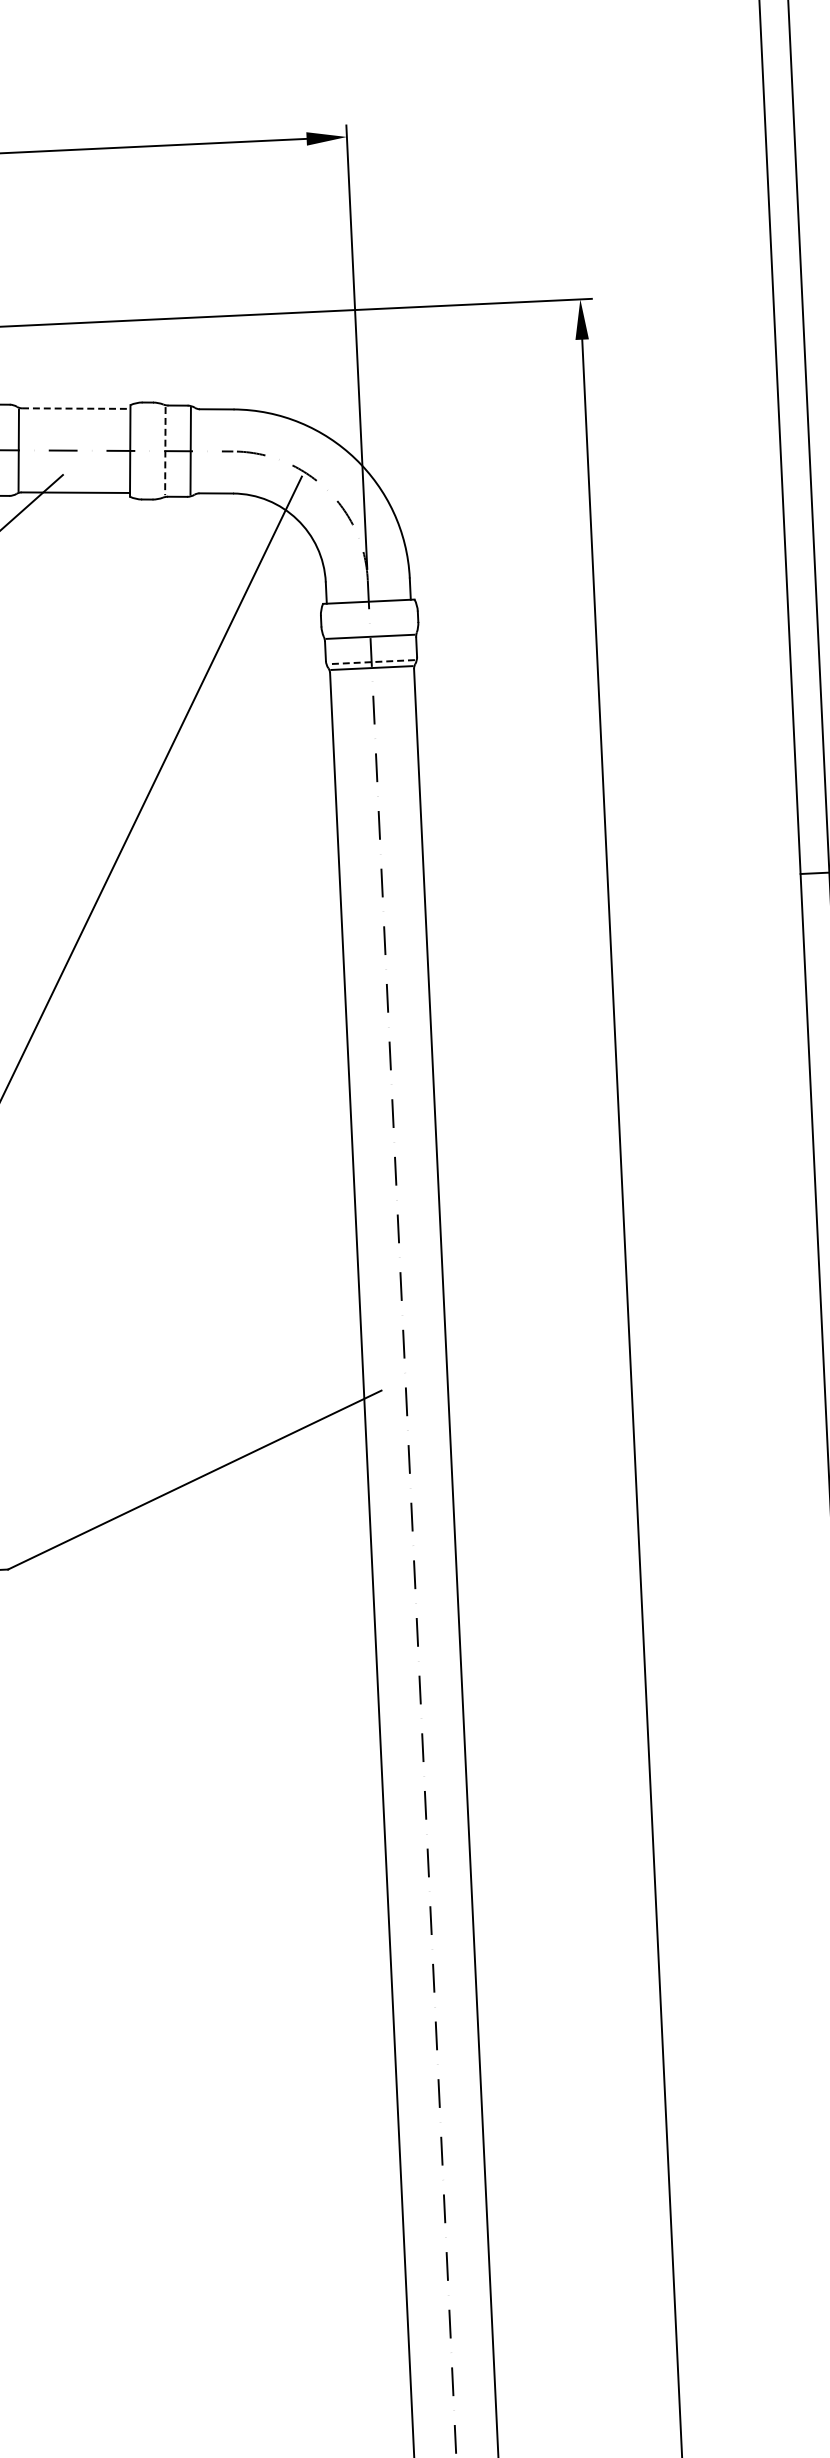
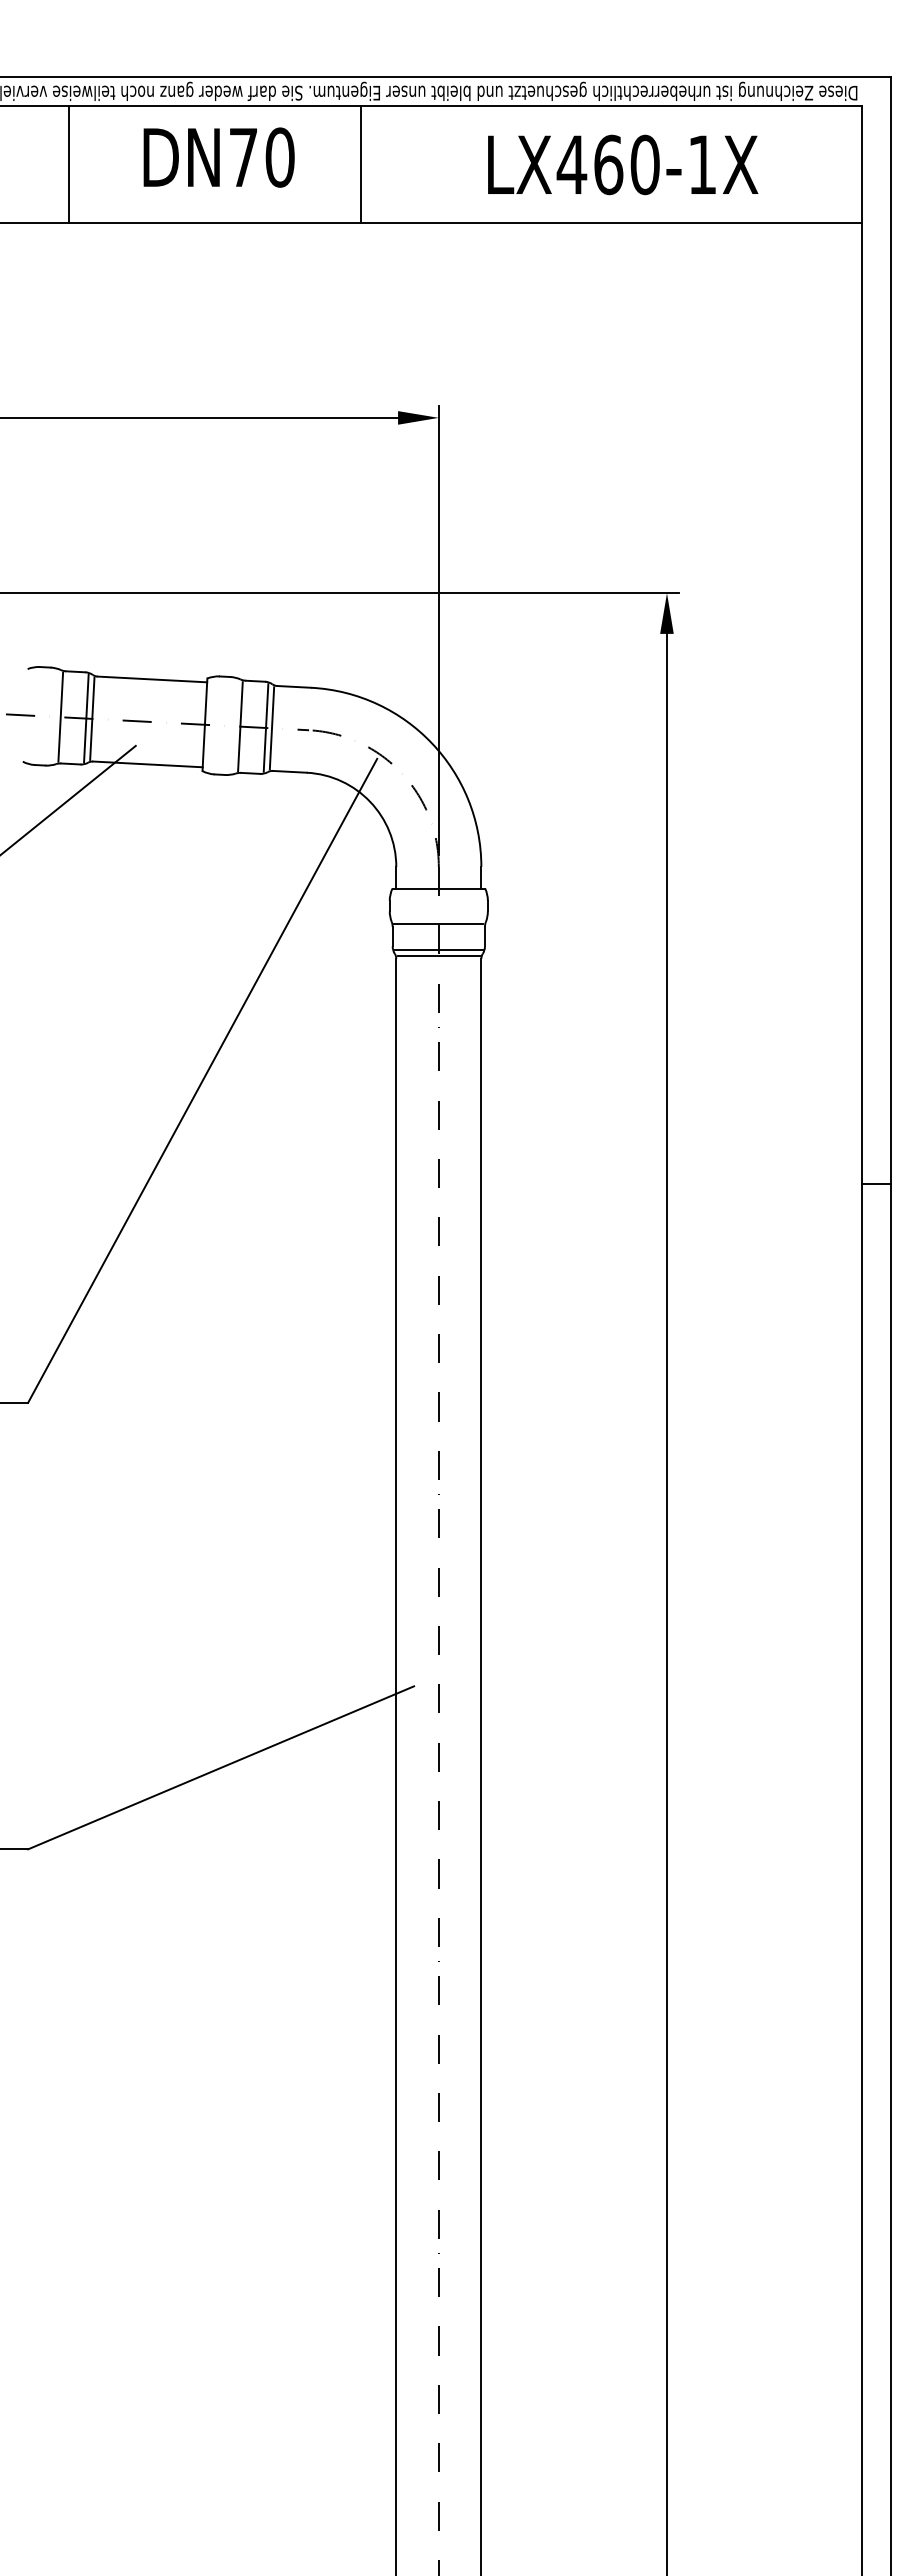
line: (76, 408) -> (152, 679), dashed -> solid
line: (13, 450) -> (86, 718), added
line: (165, 450) -> (240, 726), dashed -> solid
line: (196, 451) -> (271, 728), added
line: (371, 661) -> (438, 949), dashed -> solid

